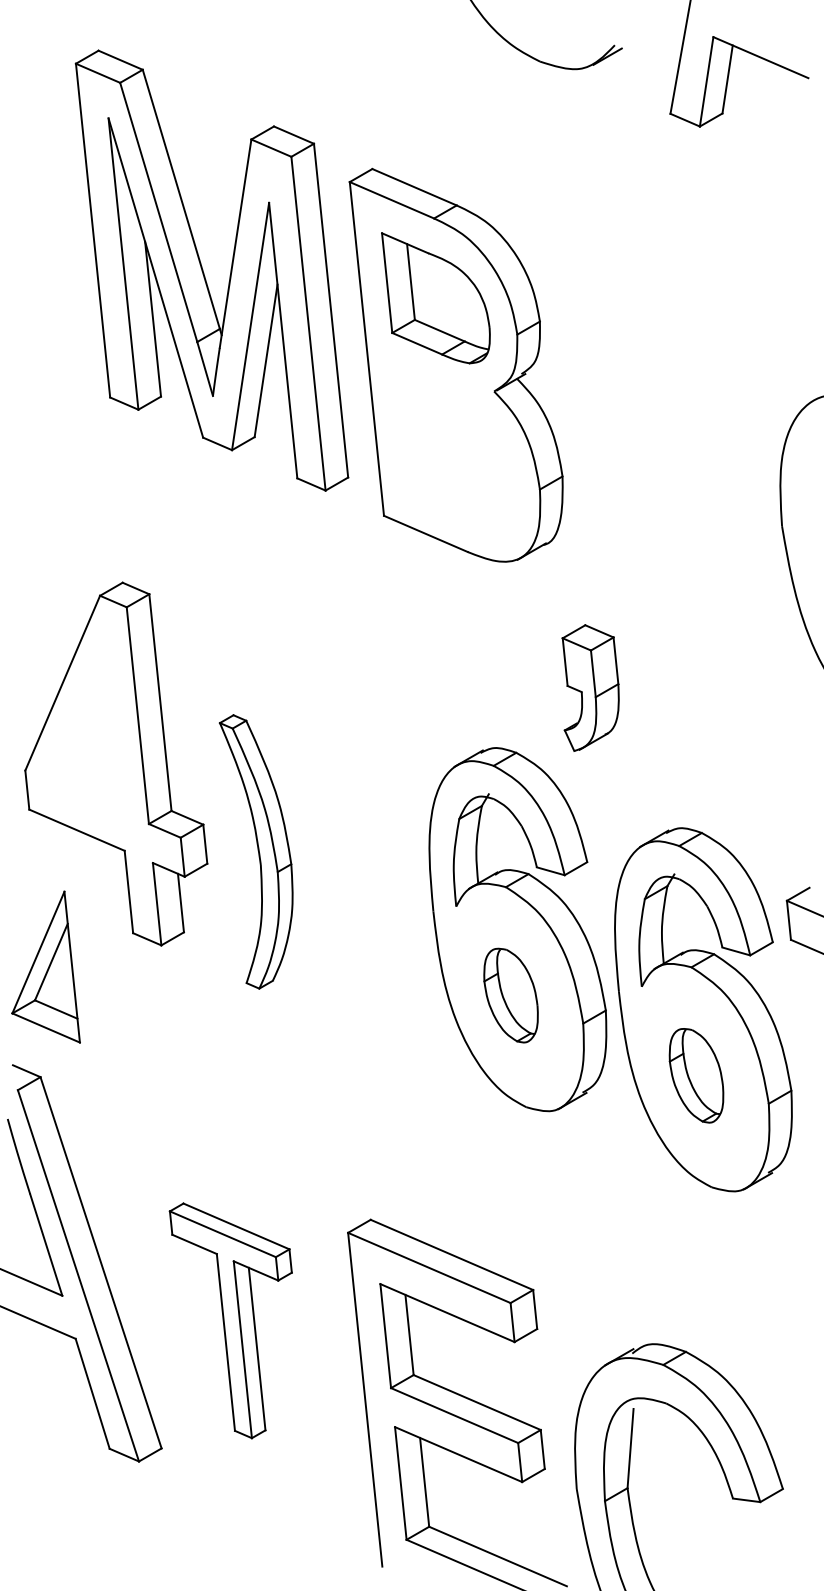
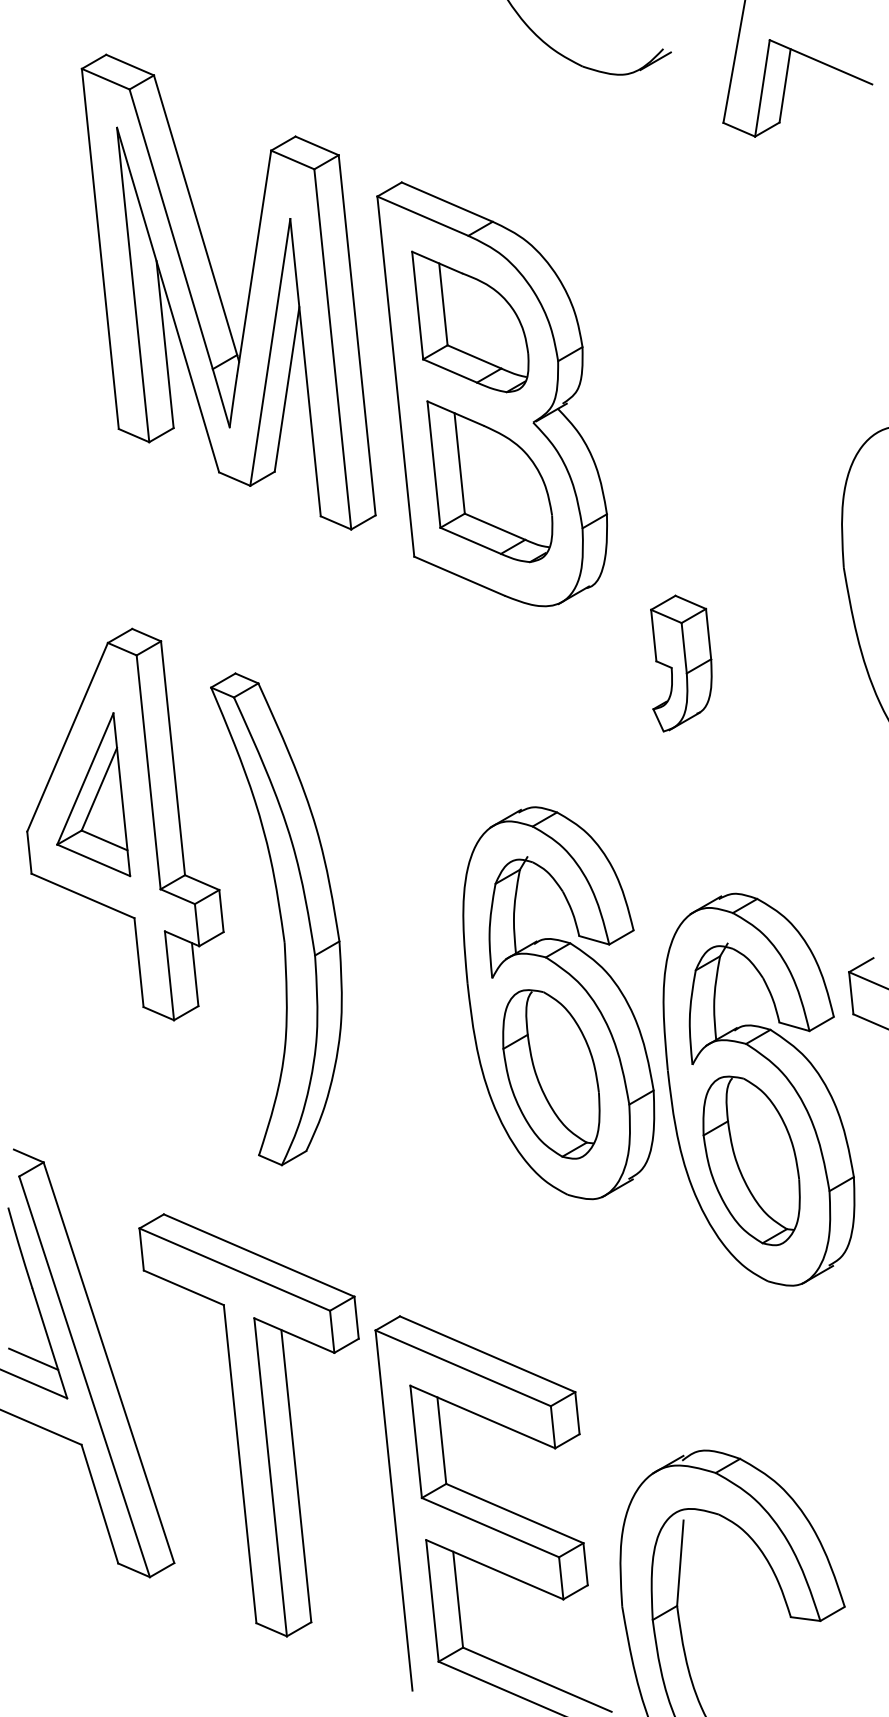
part: (453, 446) -> (489, 481), added
part: (590, 688) -> (681, 663), moved
part: (256, 852) -> (276, 919), size x1.67
part: (45, 966) -> (93, 794), moved
part: (511, 995) -> (551, 1074), size x1.67
part: (696, 1075) -> (751, 1160), size x1.67
line: (31, 1258) -> (33, 1358), added
part: (230, 1320) -> (248, 1425), size x1.67

